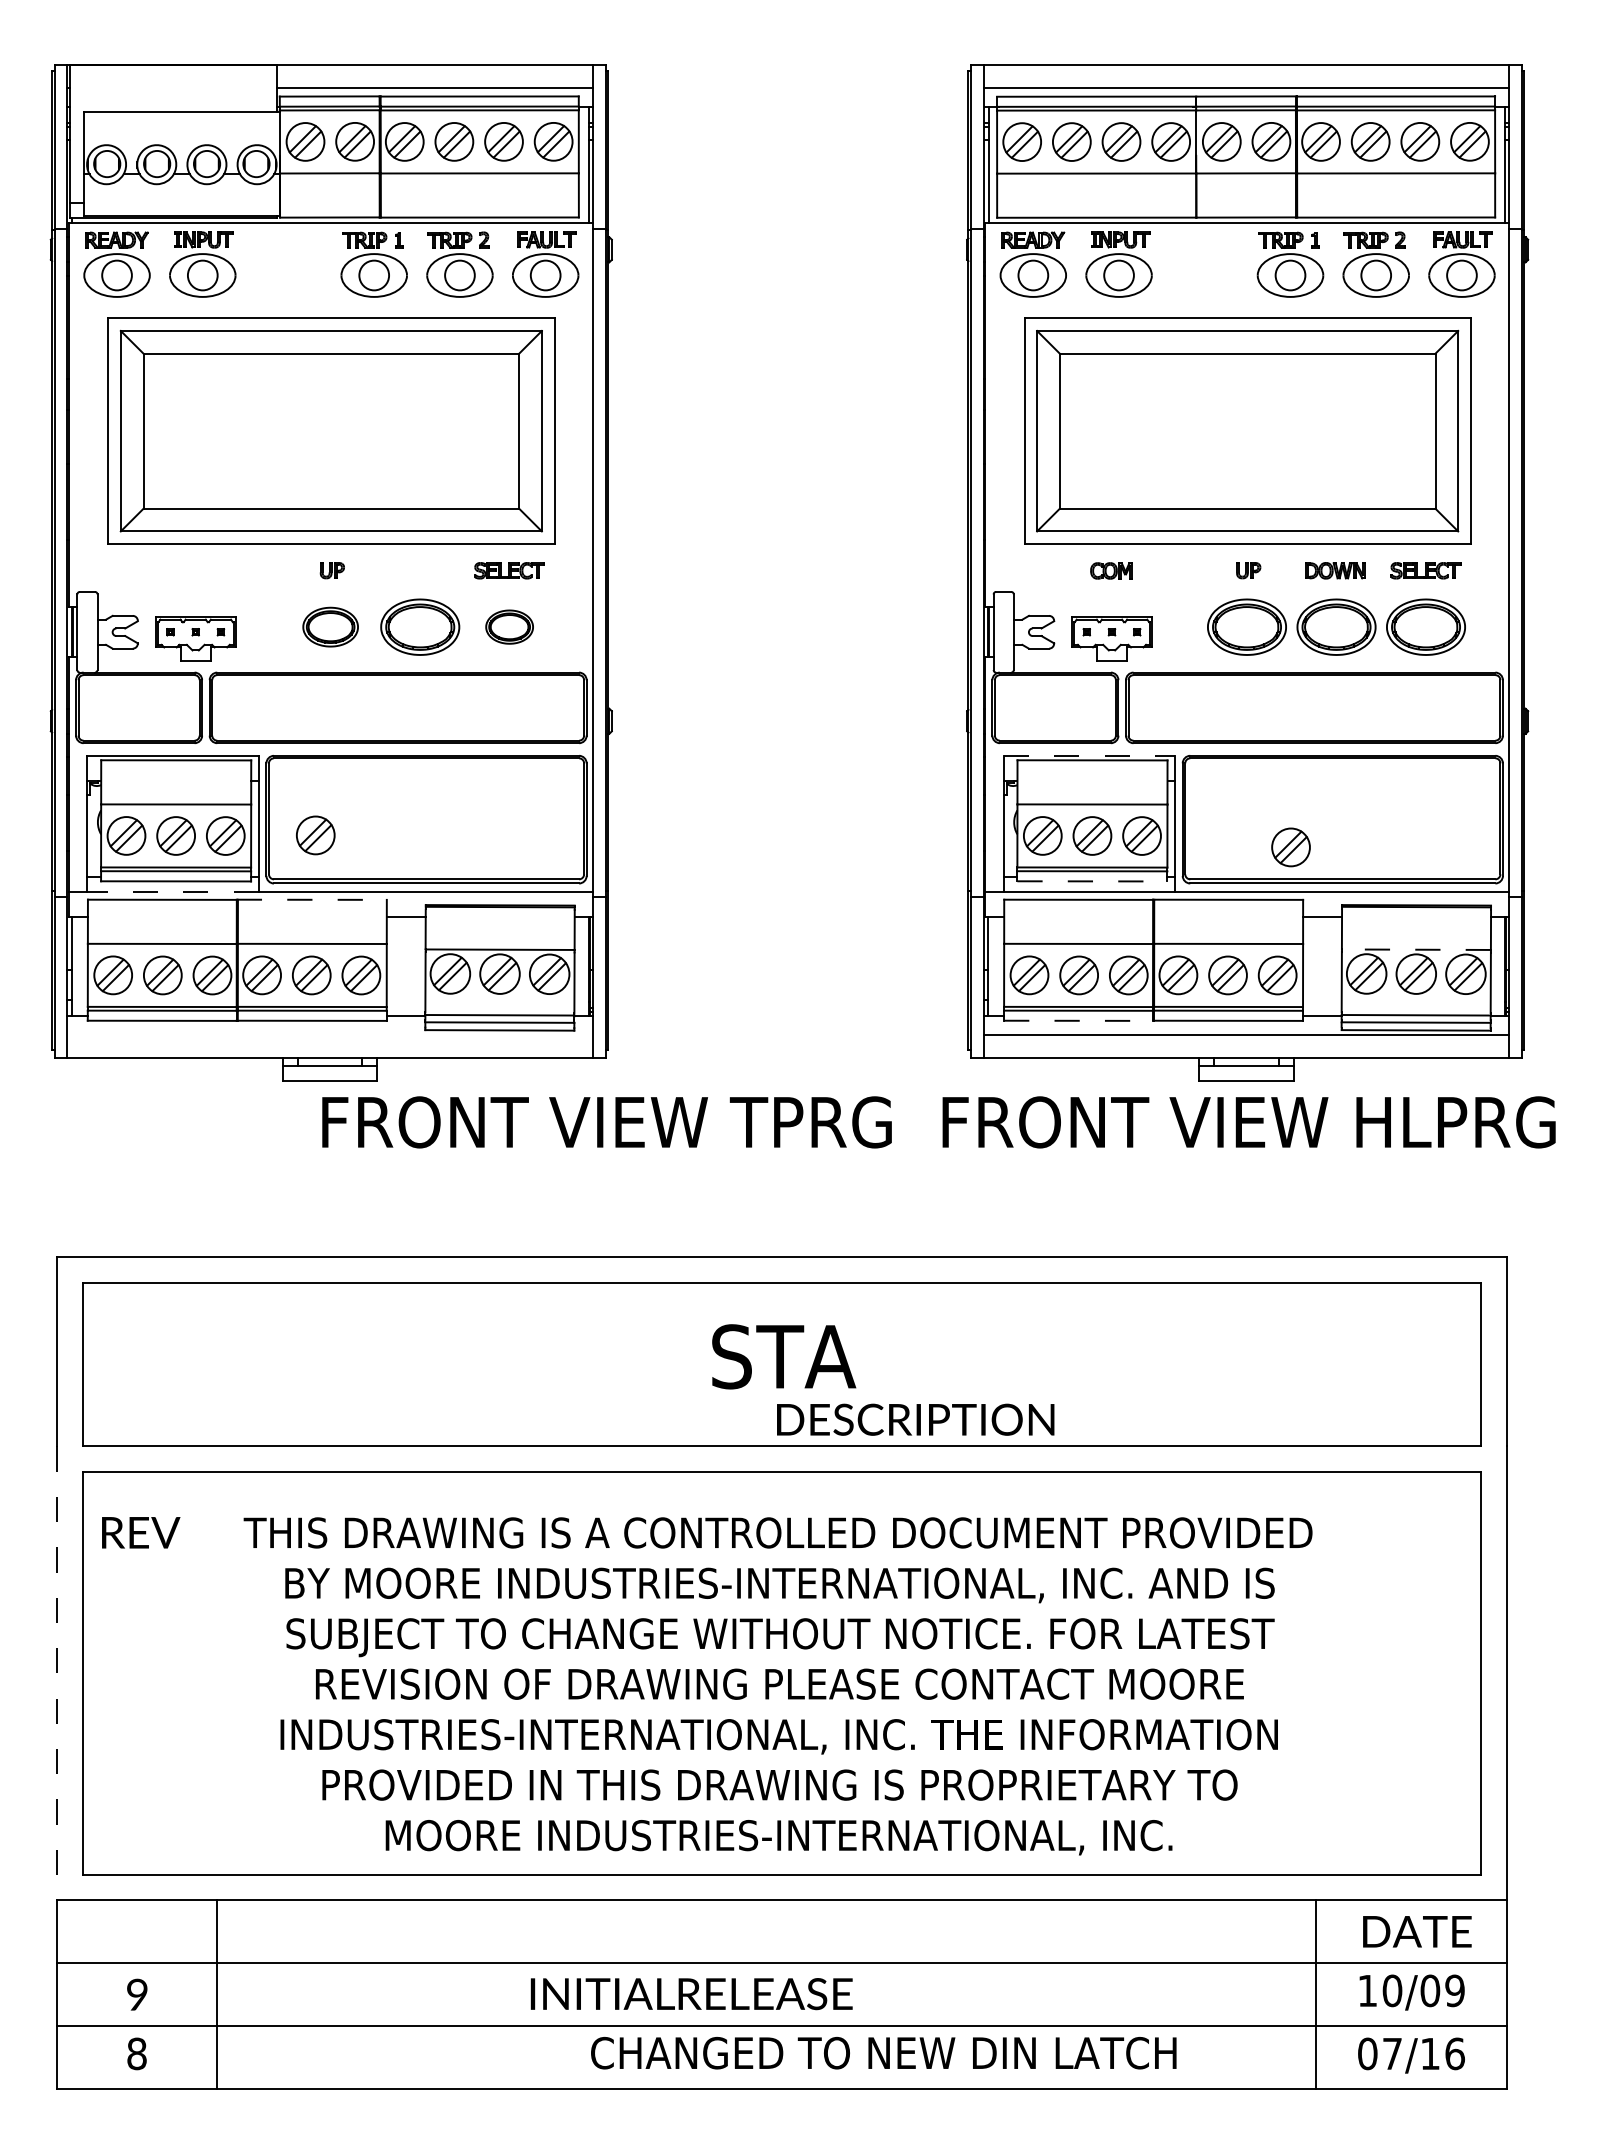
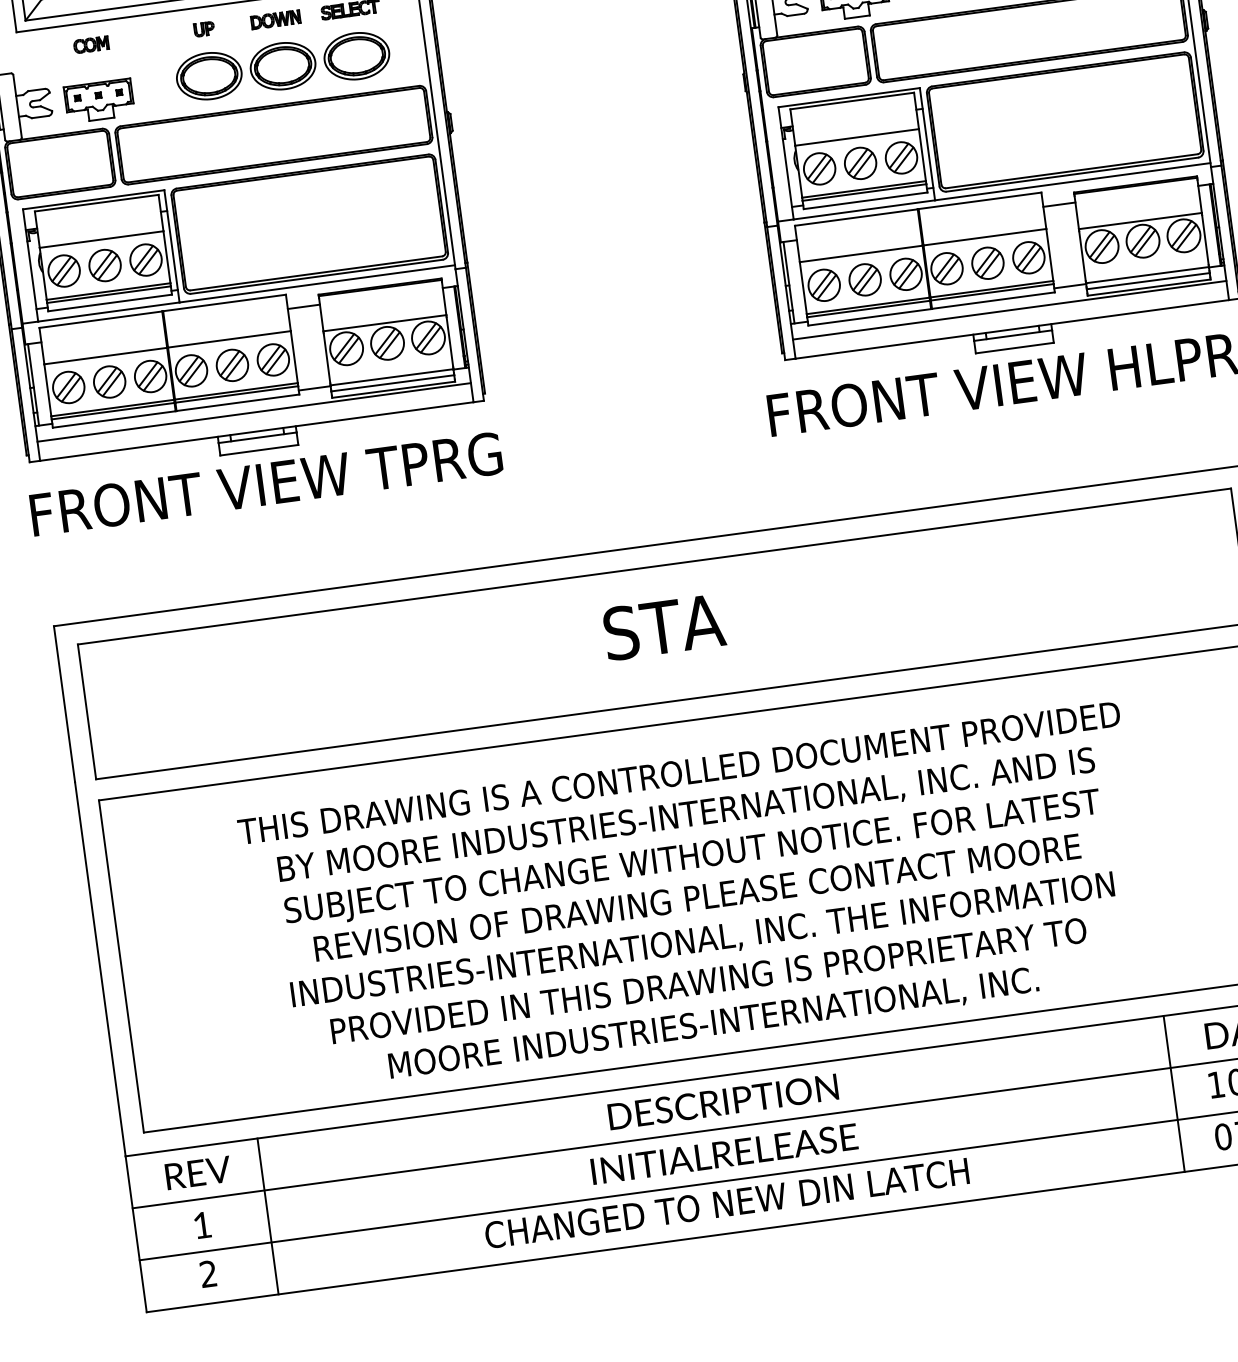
part: (194, 570) -> (90, 44), added
part: (418, 570) -> (275, 19), added
part: (330, 626) -> (209, 75), size x1.43
part: (509, 626) -> (356, 55), size x1.67
line: (1089, 755) -> (849, 97), dashed -> solid
part: (315, 835) -> (219, 249), removed
part: (1290, 847) -> (1025, 150), removed
line: (1092, 881) -> (865, 200), dashed -> solid
line: (173, 891) -> (109, 311), dashed -> solid
line: (312, 899) -> (224, 302), dashed -> solid
line: (1416, 949) -> (1140, 220), dashed -> solid
line: (1079, 1020) -> (870, 316), dashed -> solid
line: (329, 1034) -> (253, 412), added
text: (606, 1122) -> (265, 484), moved
text: (915, 1419) -> (723, 1101), moved
text: (141, 1532) -> (198, 1172), moved
line: (57, 1673) -> (100, 969), dashed -> solid
text: (137, 1994) -> (202, 1225), 9 -> 1
text: (691, 1994) -> (724, 1154), moved
text: (136, 2053) -> (208, 1273), 8 -> 2
text: (883, 2053) -> (726, 1203), moved

